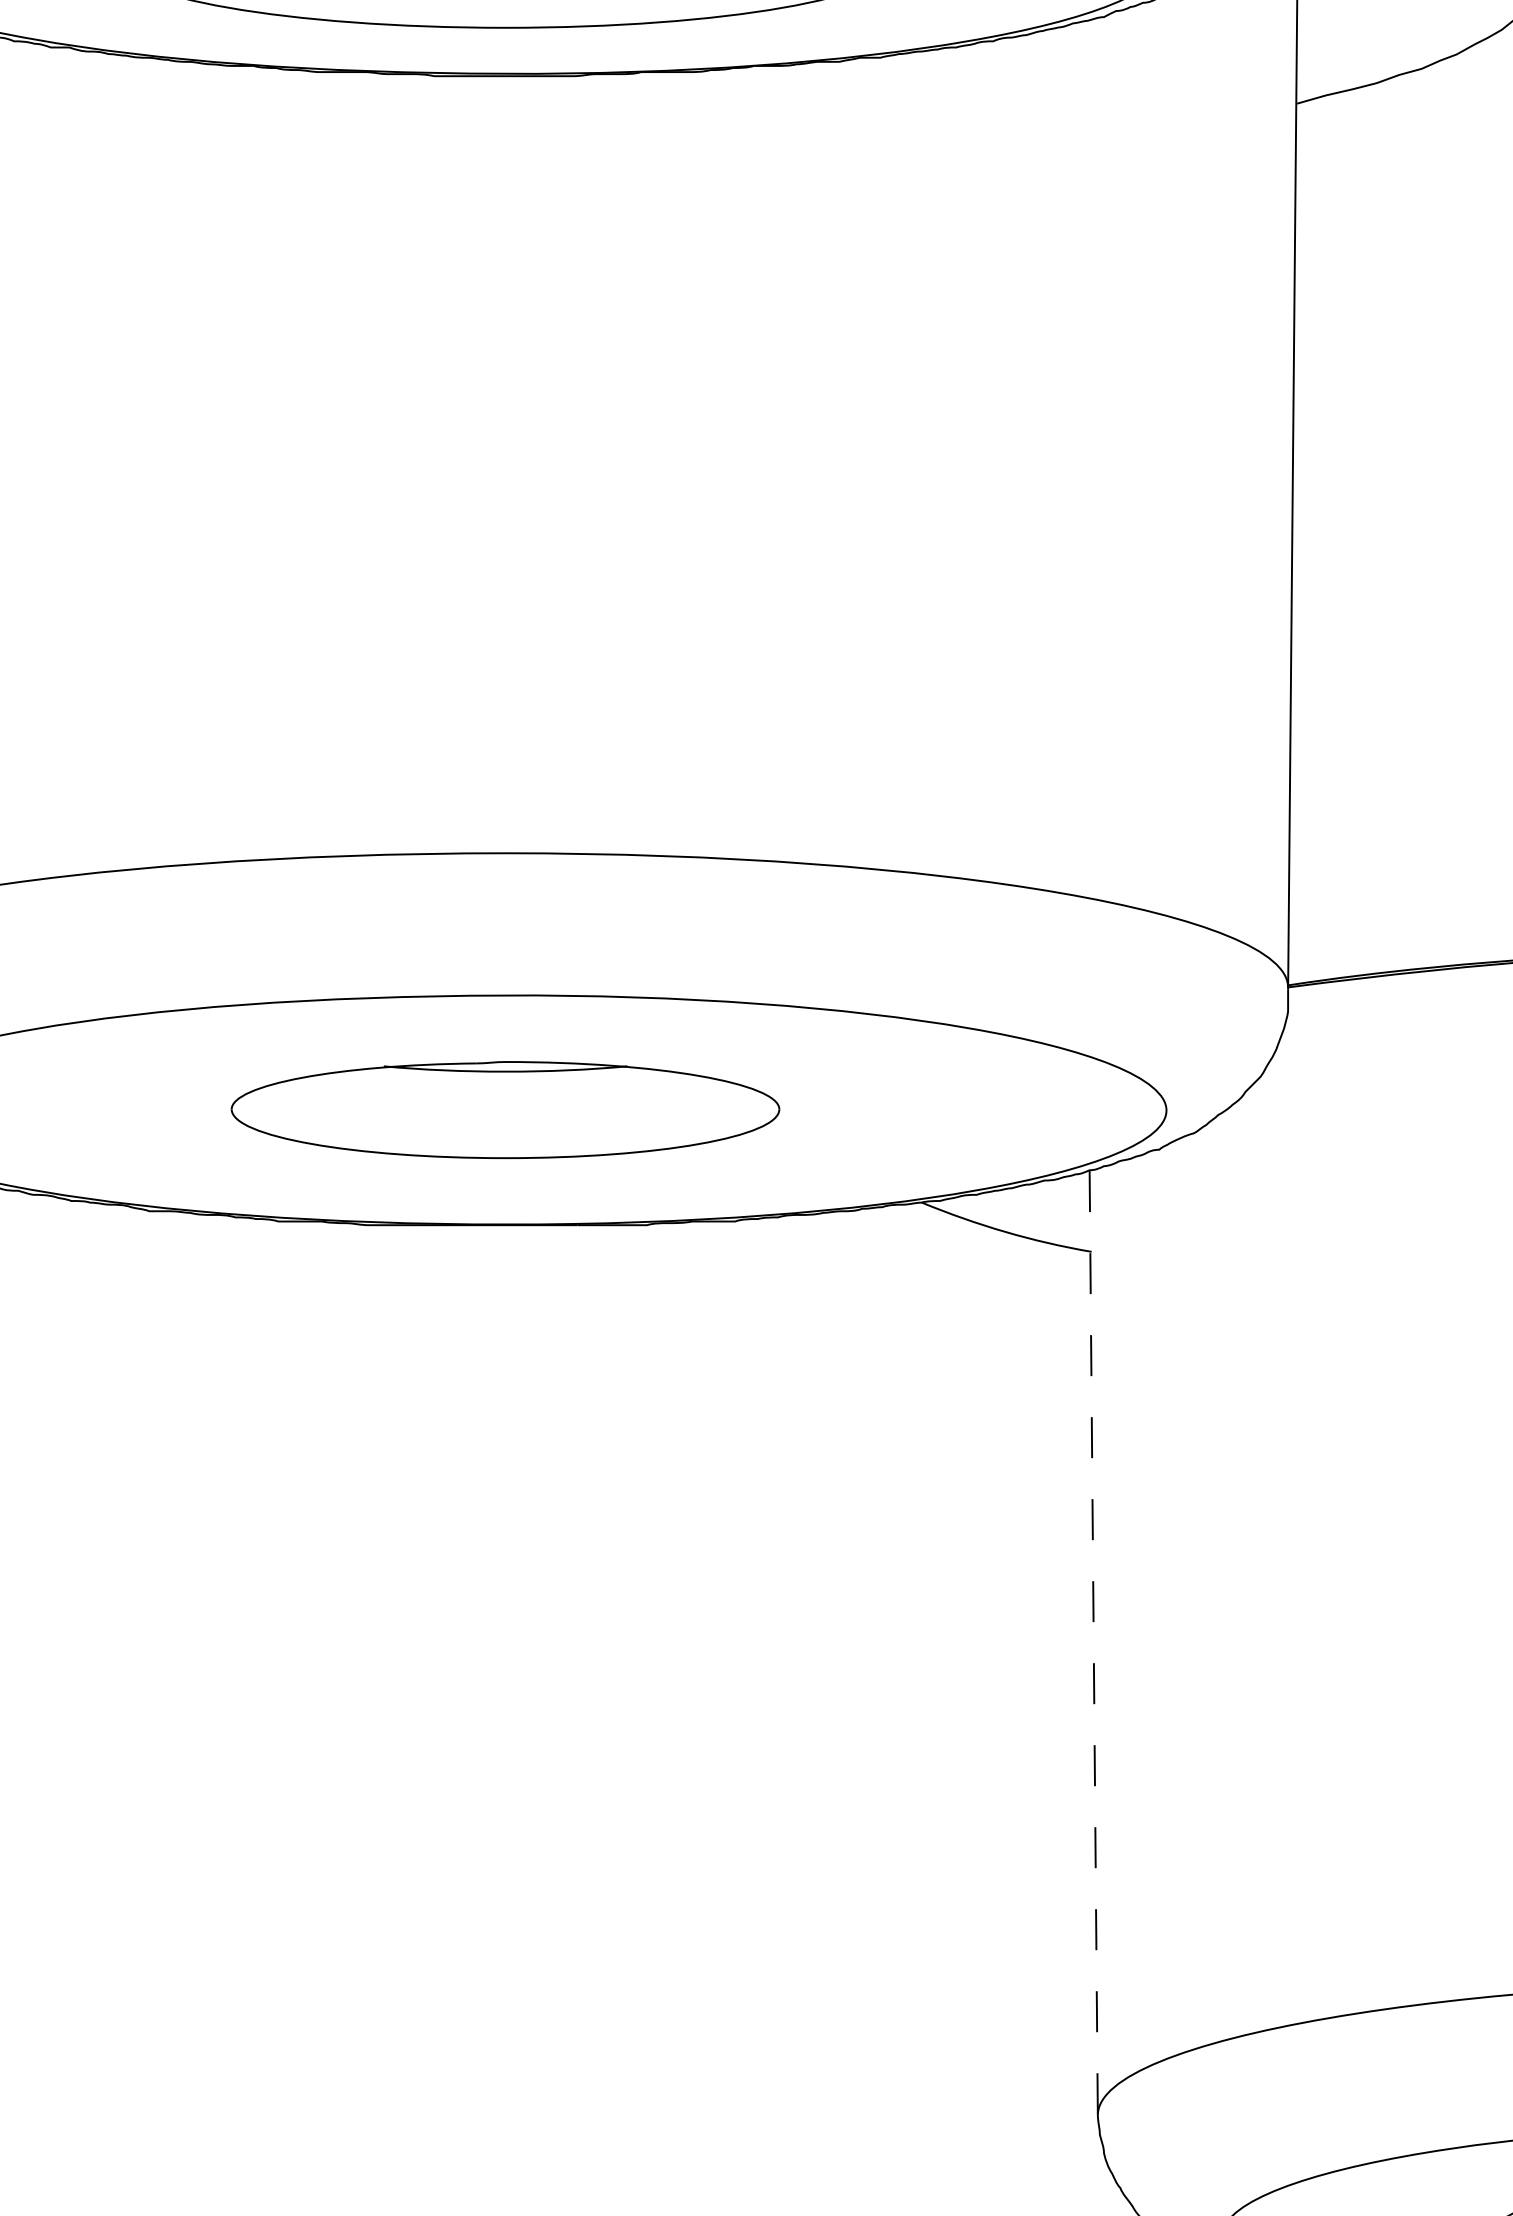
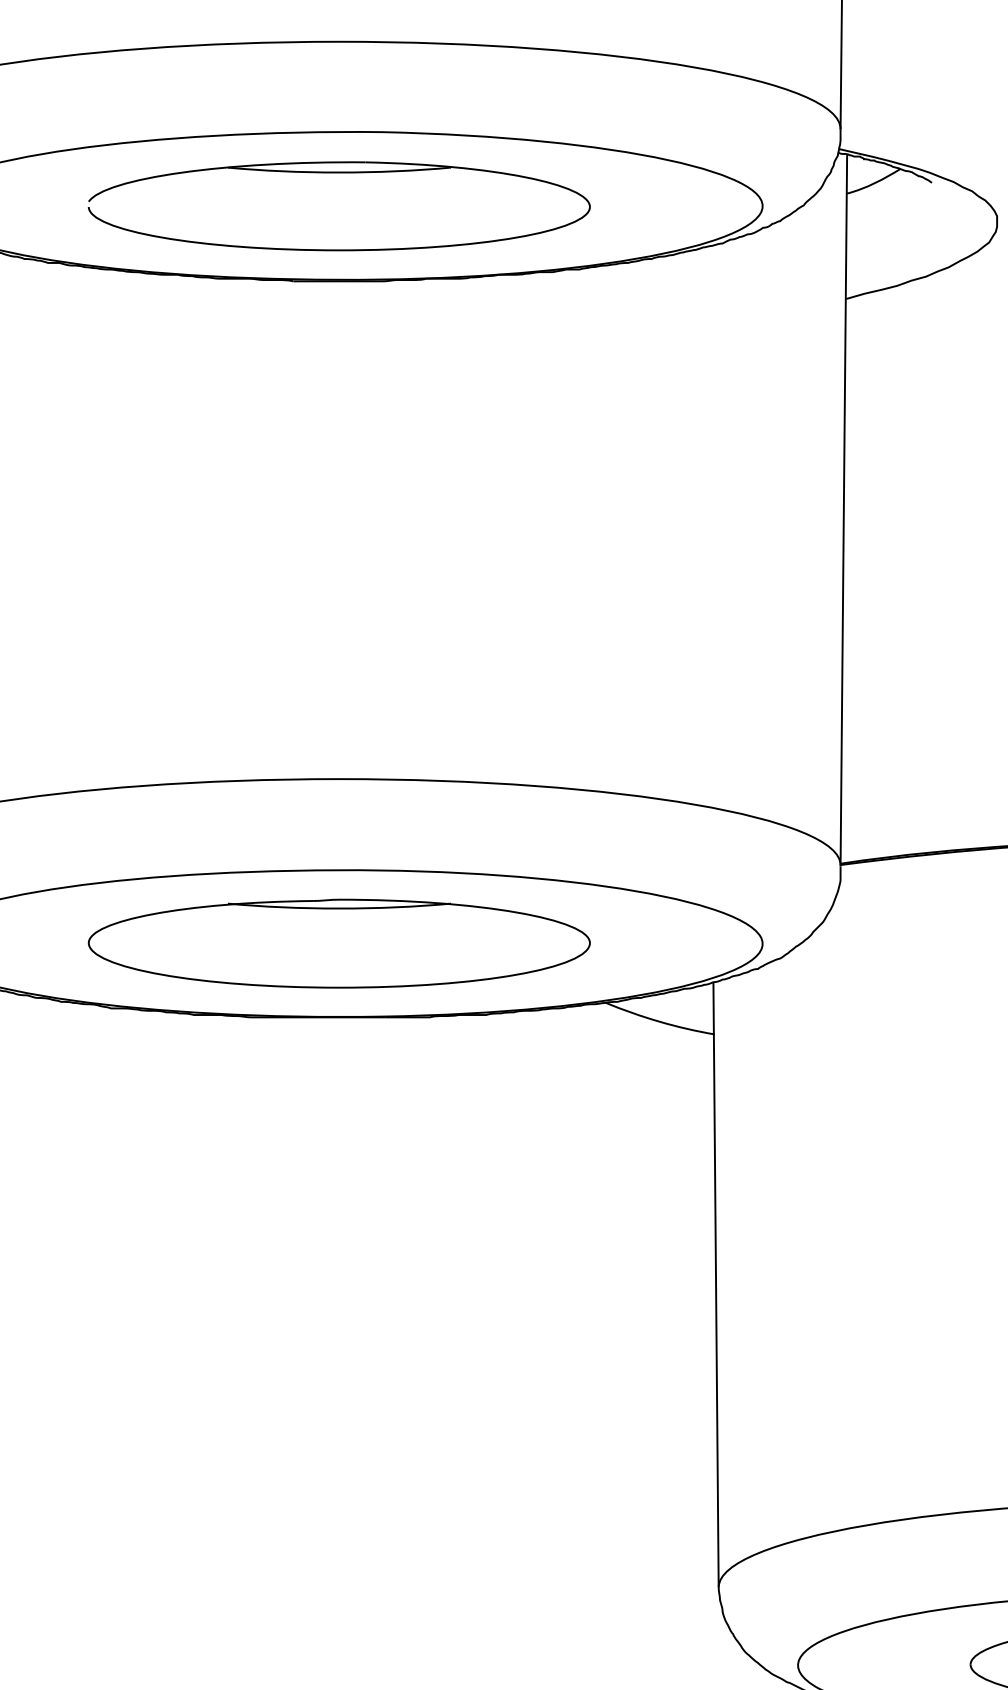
part: (504, 1109) -> (338, 943), size x1.43
line: (1094, 1642) -> (716, 1284), dashed -> solid

